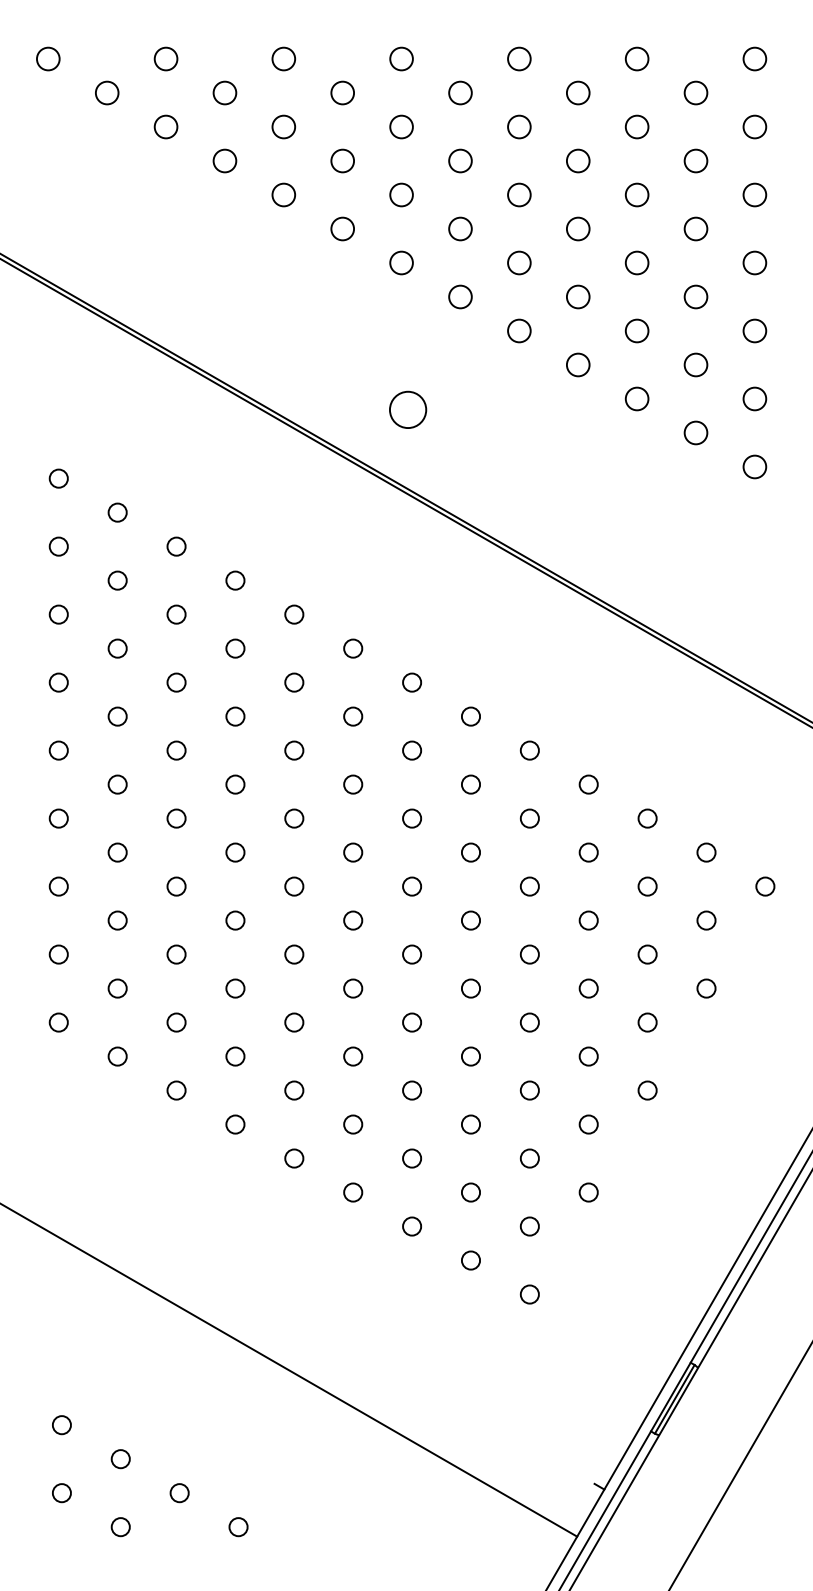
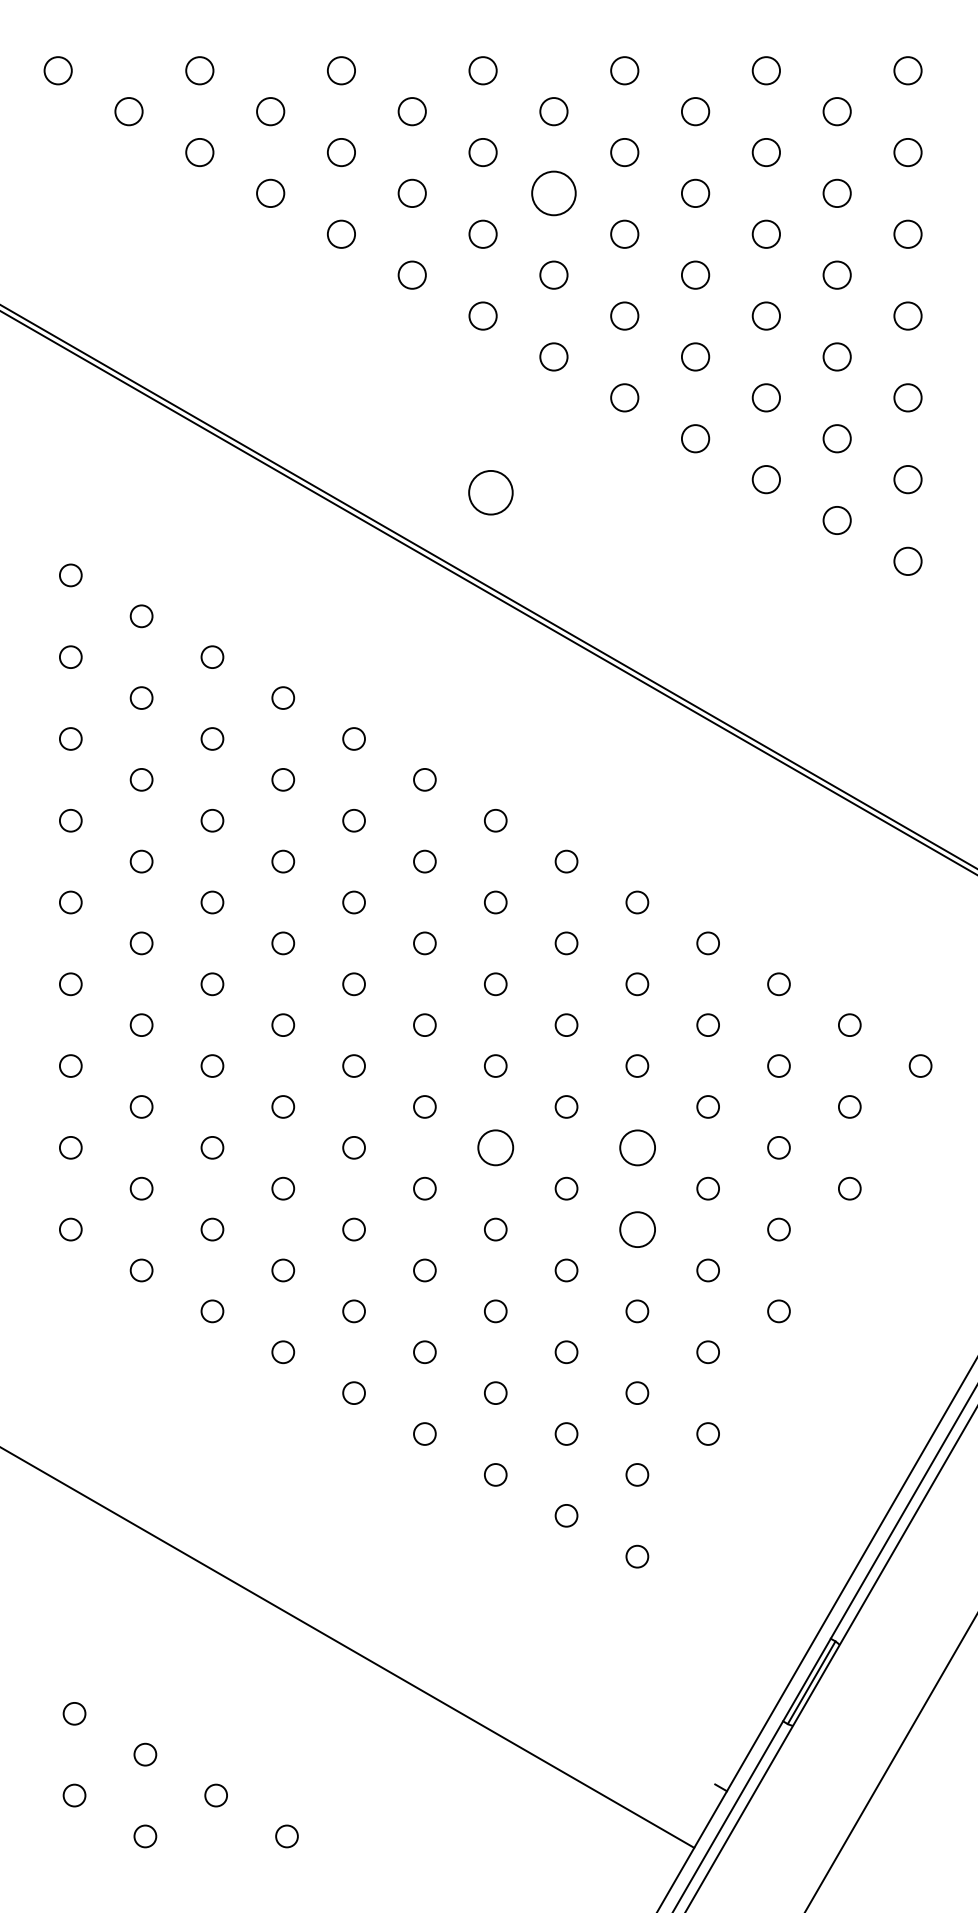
circle: (460, 160) -> (553, 192), size x1.6
circle: (412, 954) -> (496, 1147), size x1.6
circle: (529, 954) -> (636, 1147), size x1.6
circle: (529, 1022) -> (636, 1229), size x1.6

